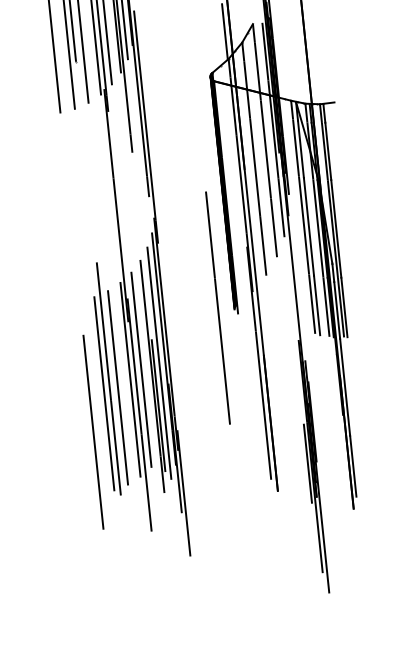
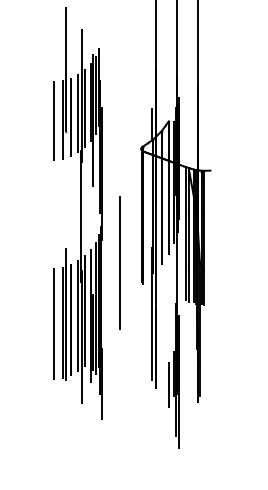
line: (216, 308) -> (119, 262), moved
line: (92, 431) -> (53, 323), moved
line: (299, 482) -> (168, 384), added

